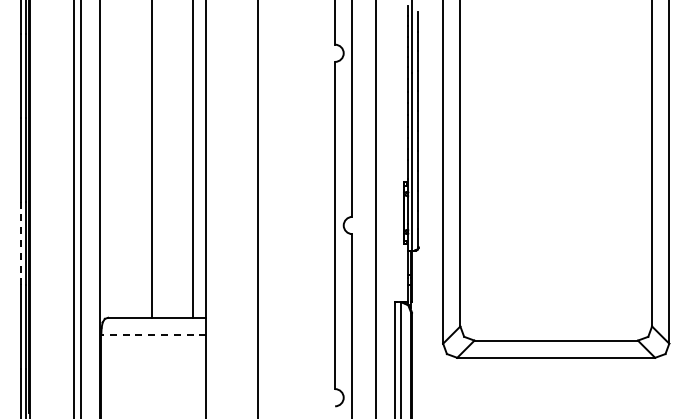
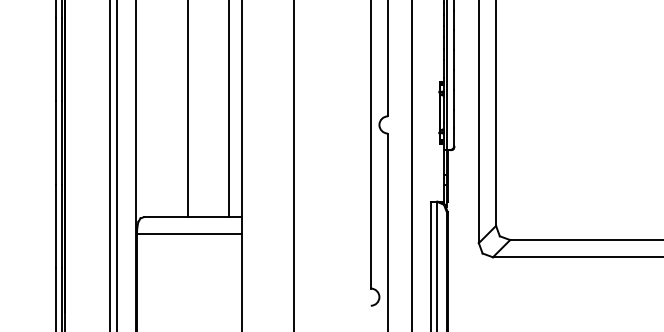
line: (20, 243) -> (56, 142), dashed -> solid
line: (153, 334) -> (189, 233), dashed -> solid

